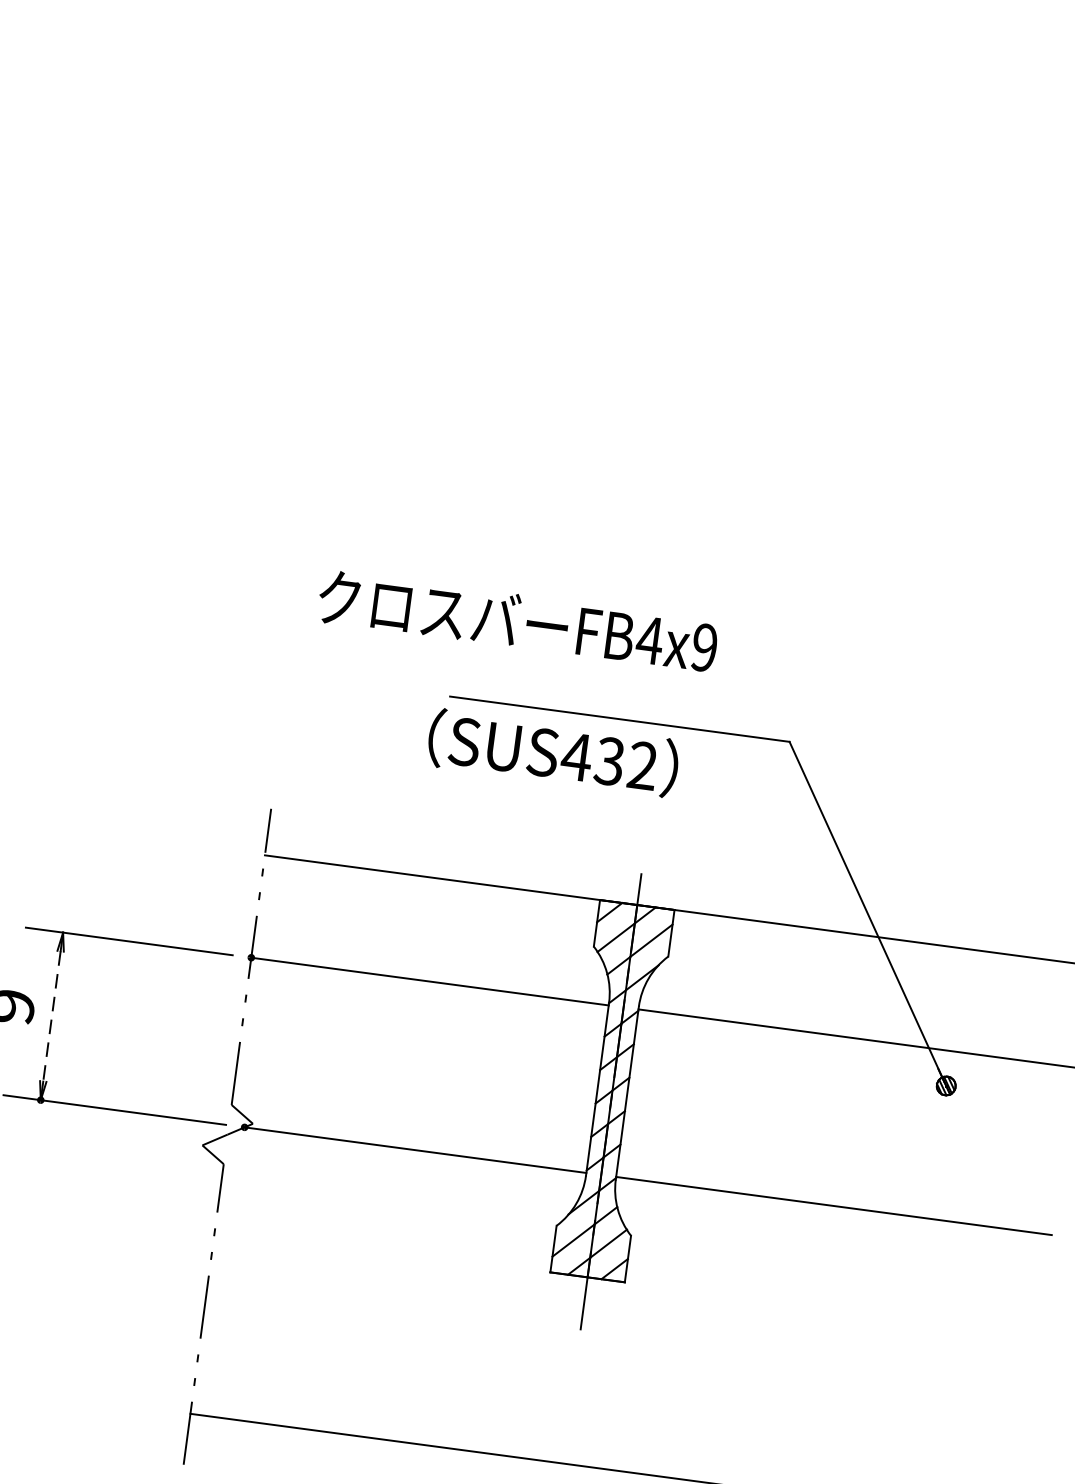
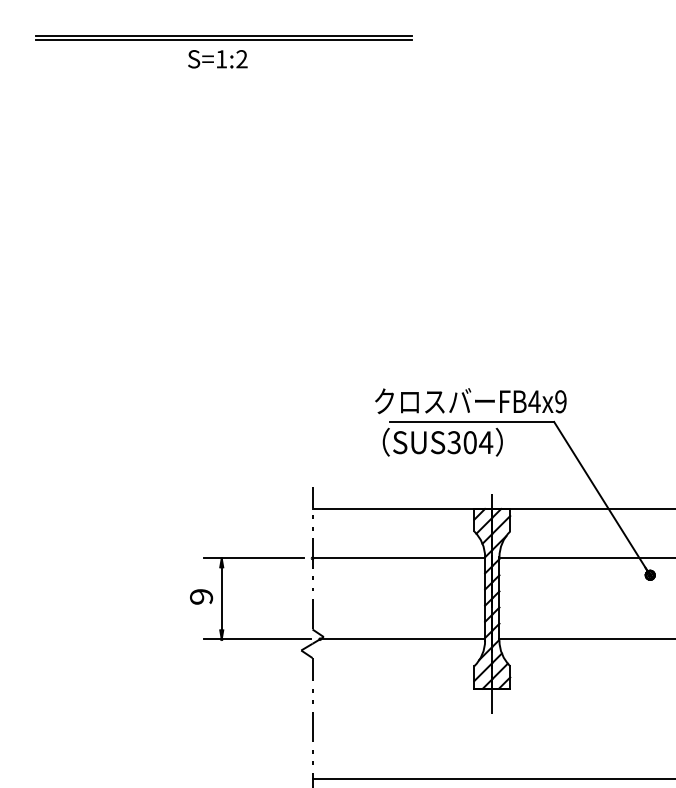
text: (517, 622) -> (470, 401), moved
text: (610, 761) -> (470, 442), SUS432 -> SUS304
line: (51, 1017) -> (221, 599), dashed -> solid

